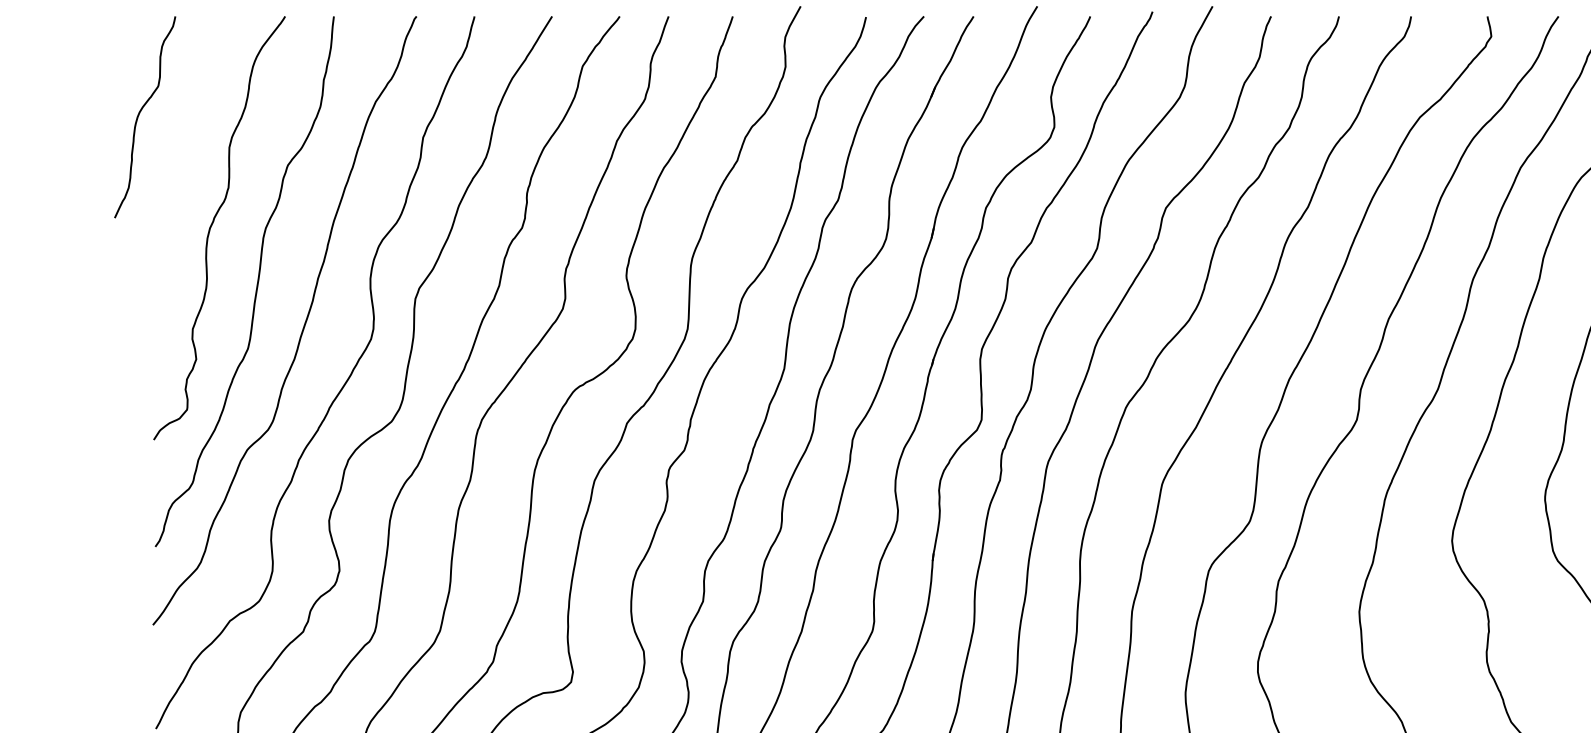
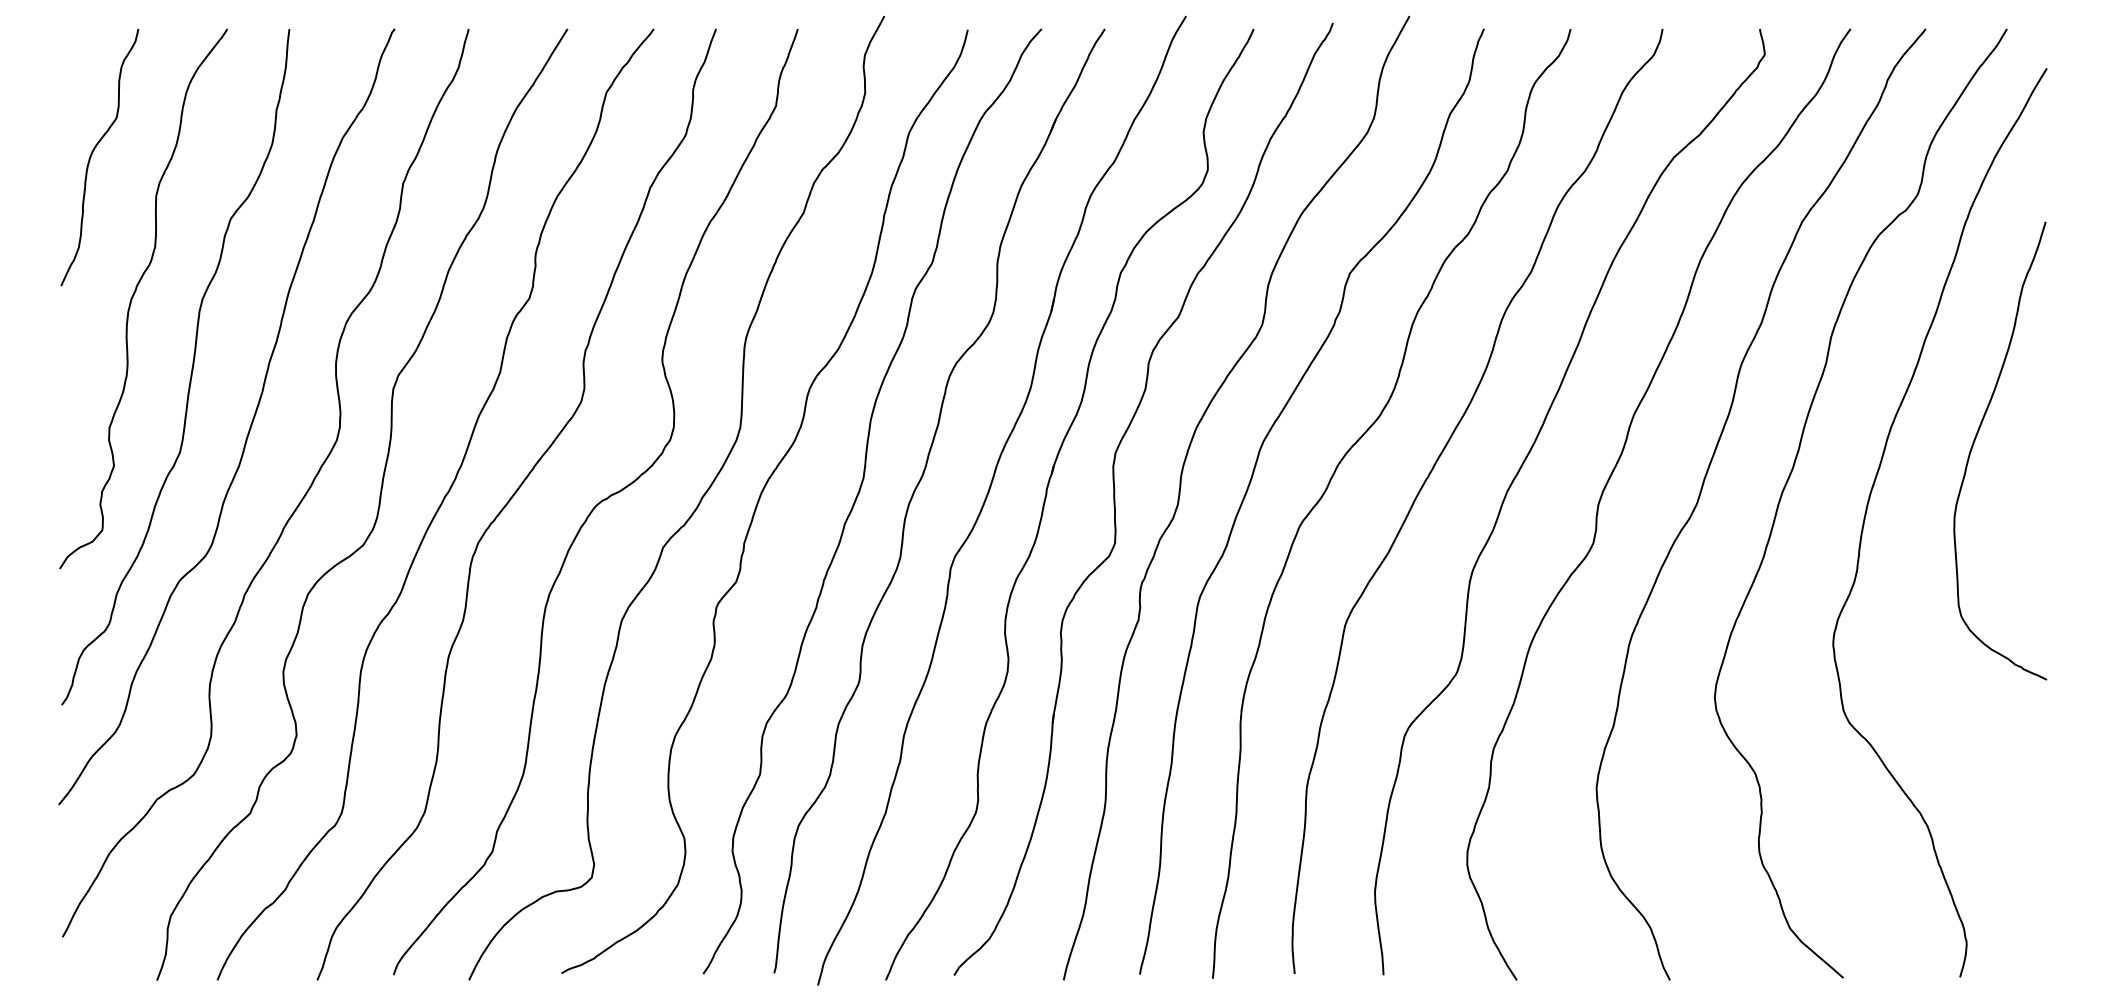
curve: (139, 114) -> (92, 154), moved

